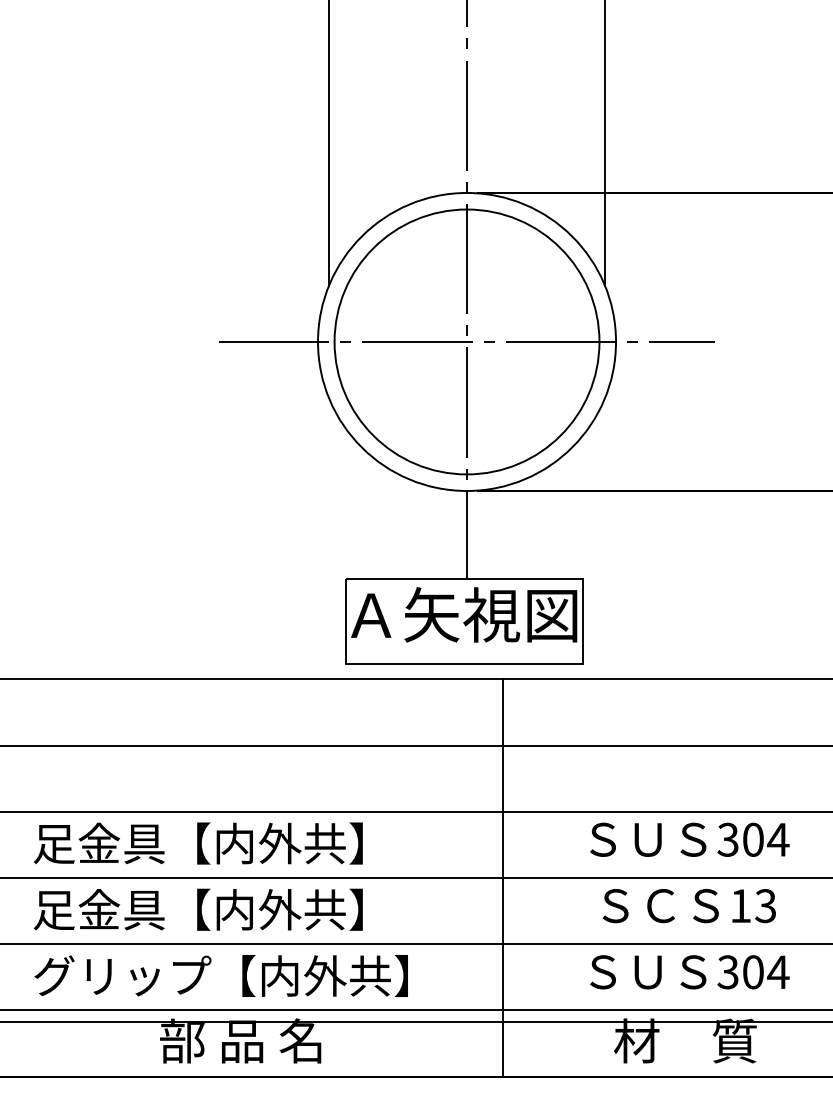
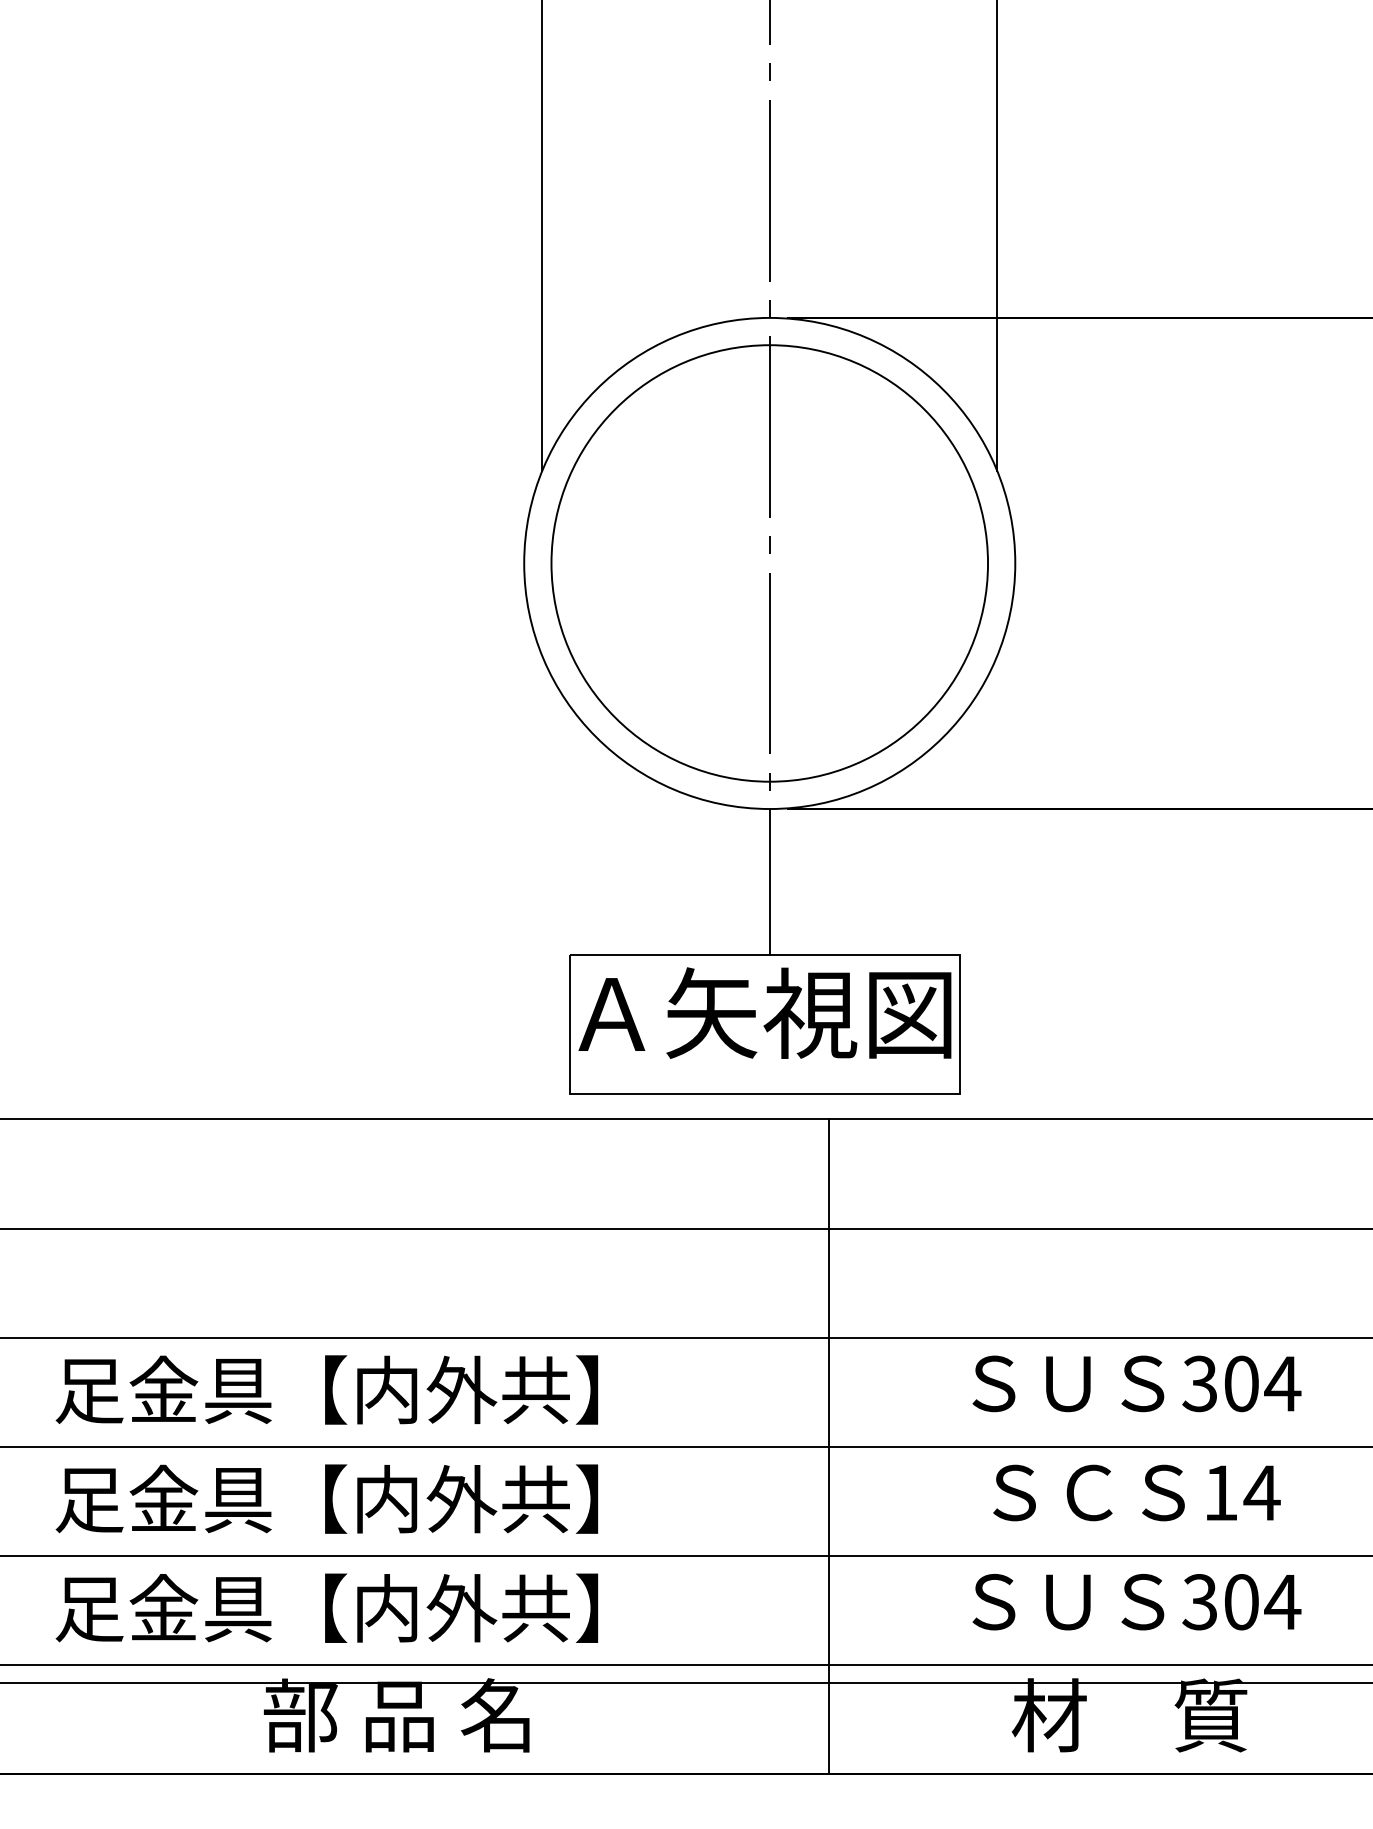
line: (466, 341) -> (768, 562), removed
text: (765, 906) -> (1261, 1493), 13 -> 14
text: (220, 975) -> (363, 1607), グリップ【内外共】 -> 足金具【内外共】

